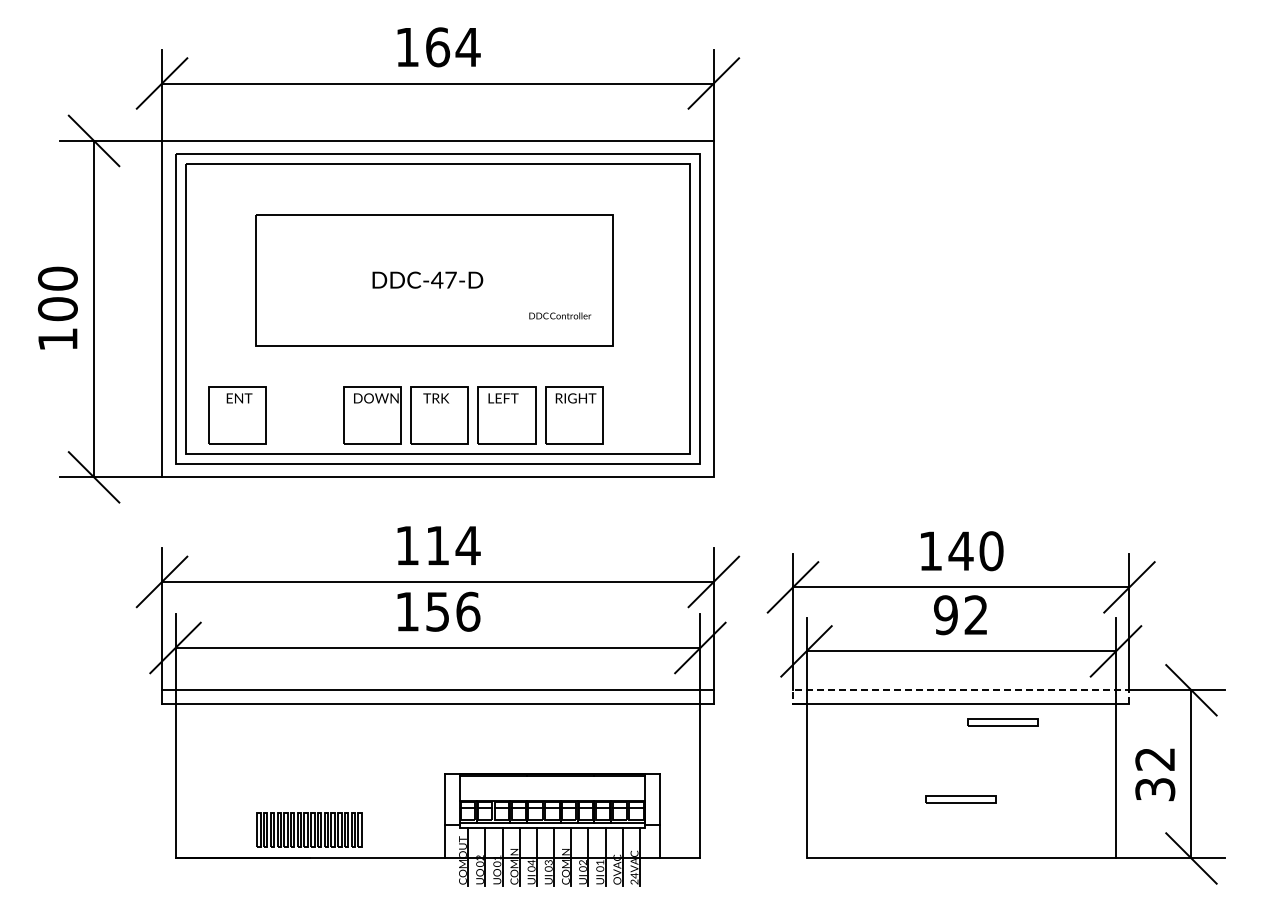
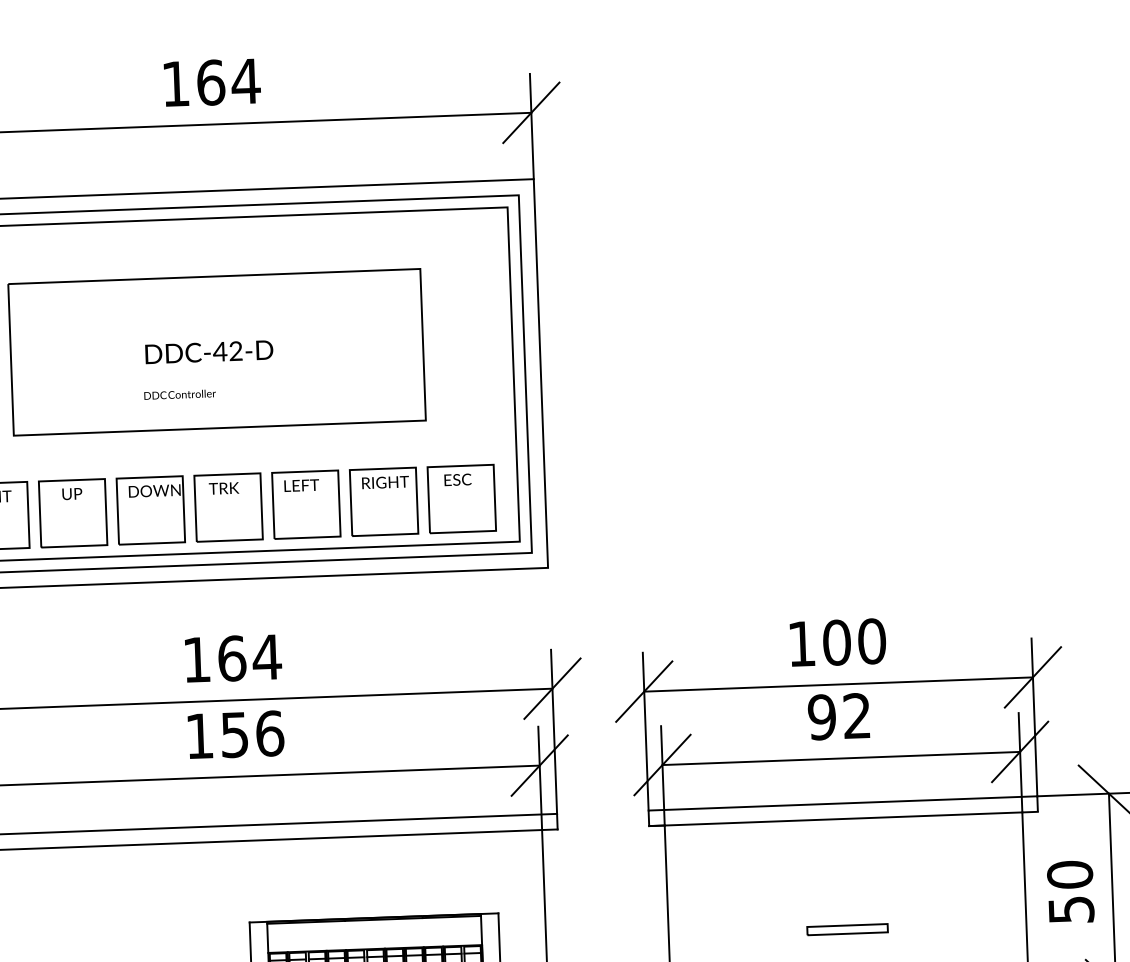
text: (450, 279) -> (235, 350), DDC-47-D -> DDC-42-D
text: (560, 315) -> (180, 394), moved
part: (304, 415) -> (72, 513), added
part: (641, 415) -> (461, 499), added
text: (438, 545) -> (232, 658), 114 -> 164
text: (960, 551) -> (836, 643), 140 -> 100
line: (960, 690) -> (842, 803), dashed -> solid
part: (1002, 722) -> (891, 838), removed
text: (1155, 773) -> (1070, 891), 32 -> 50

